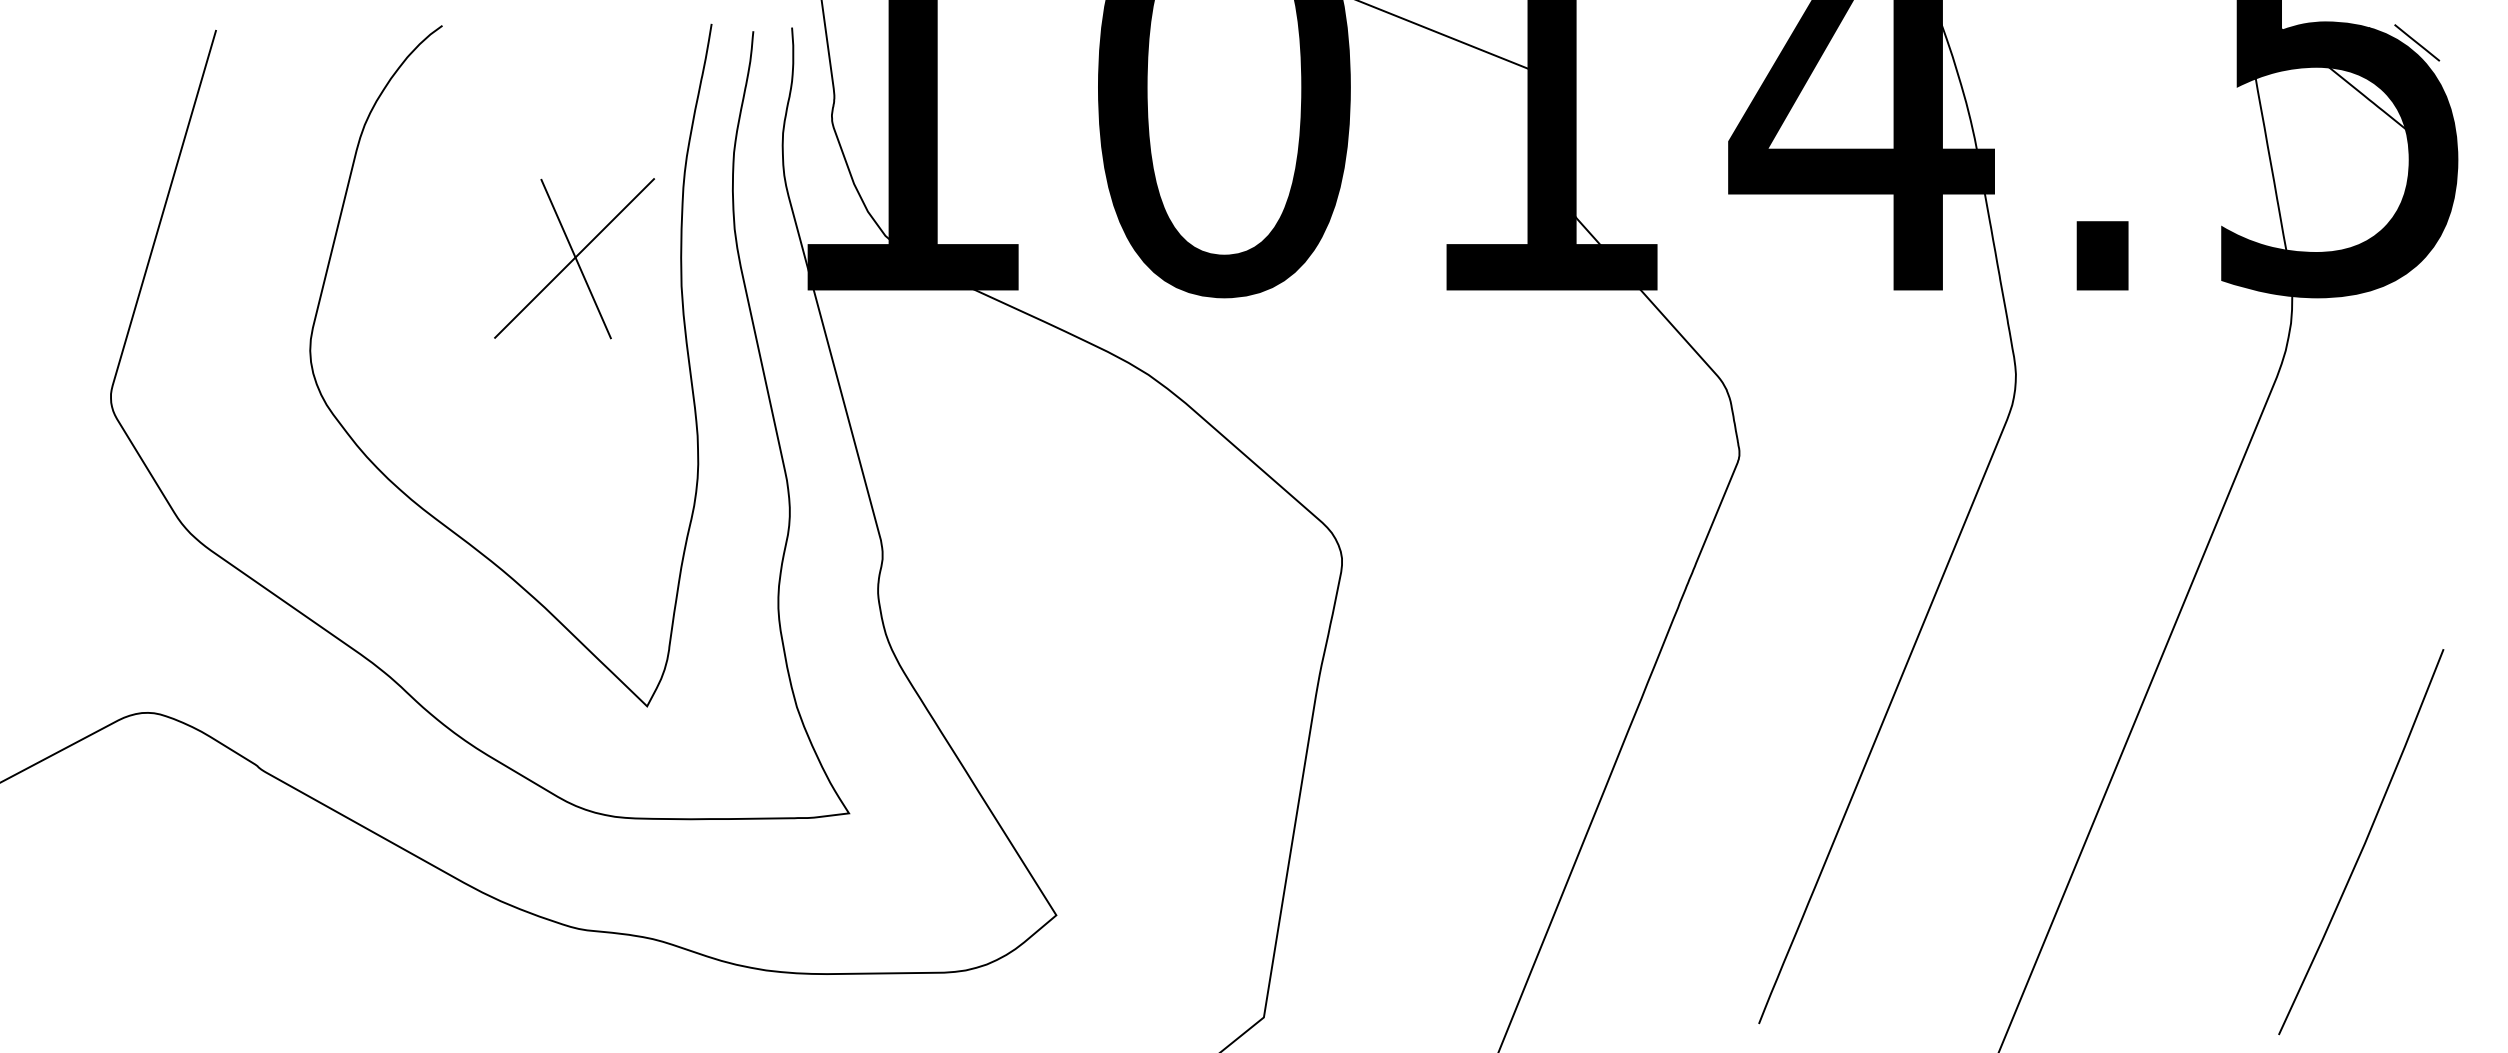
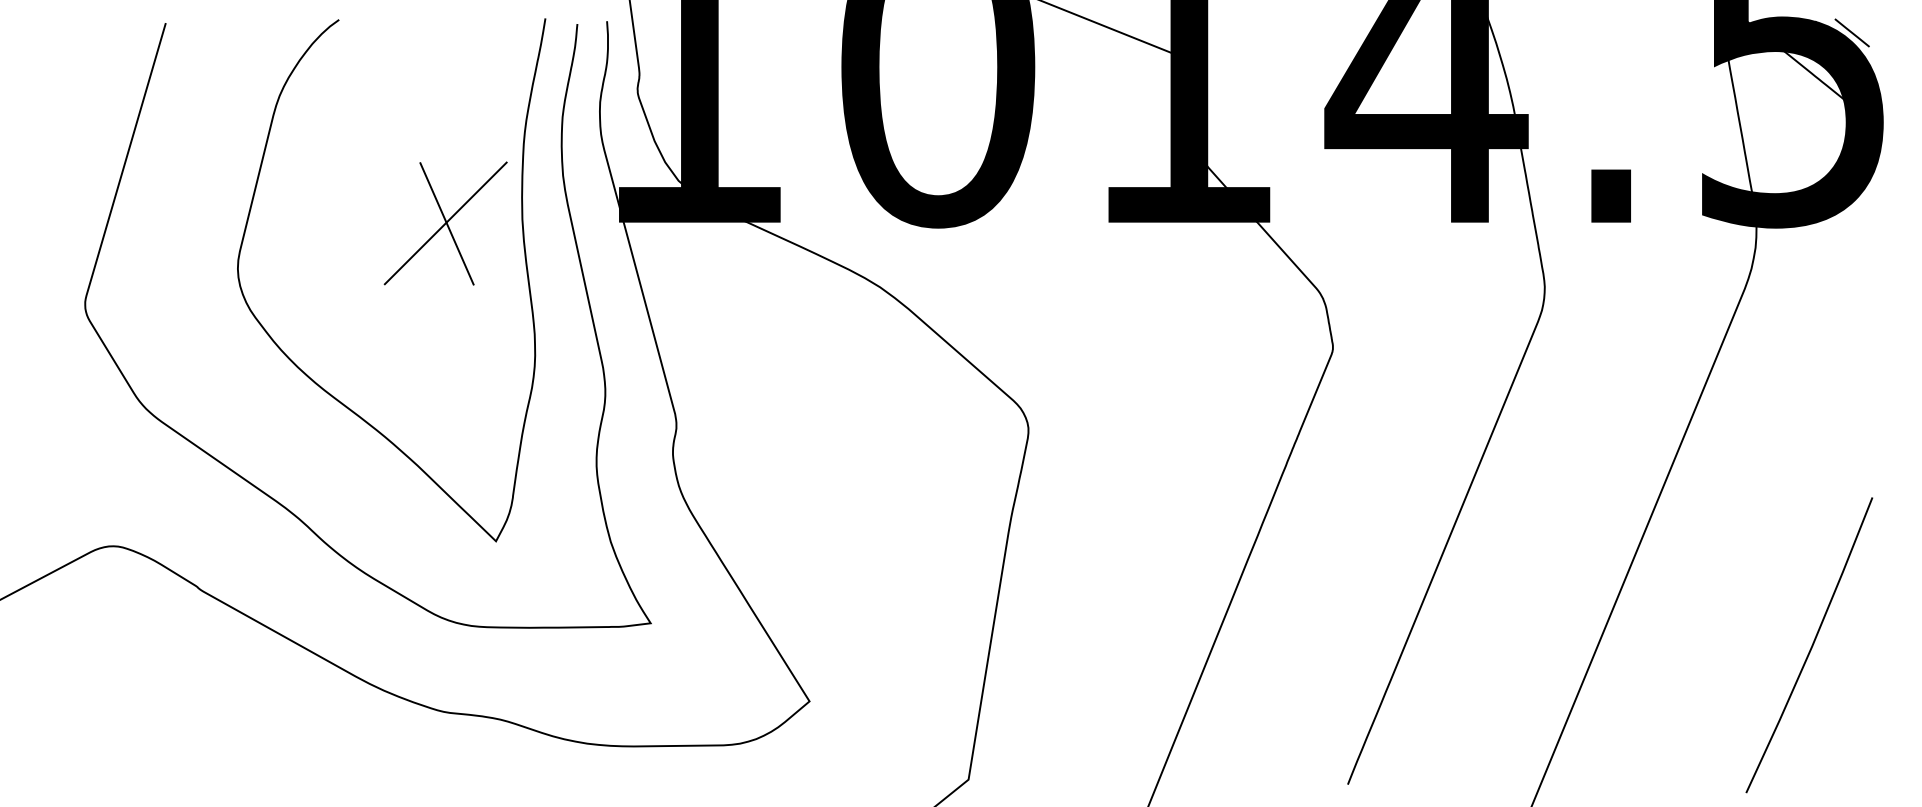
part: (574, 258) -> (445, 223), moved

